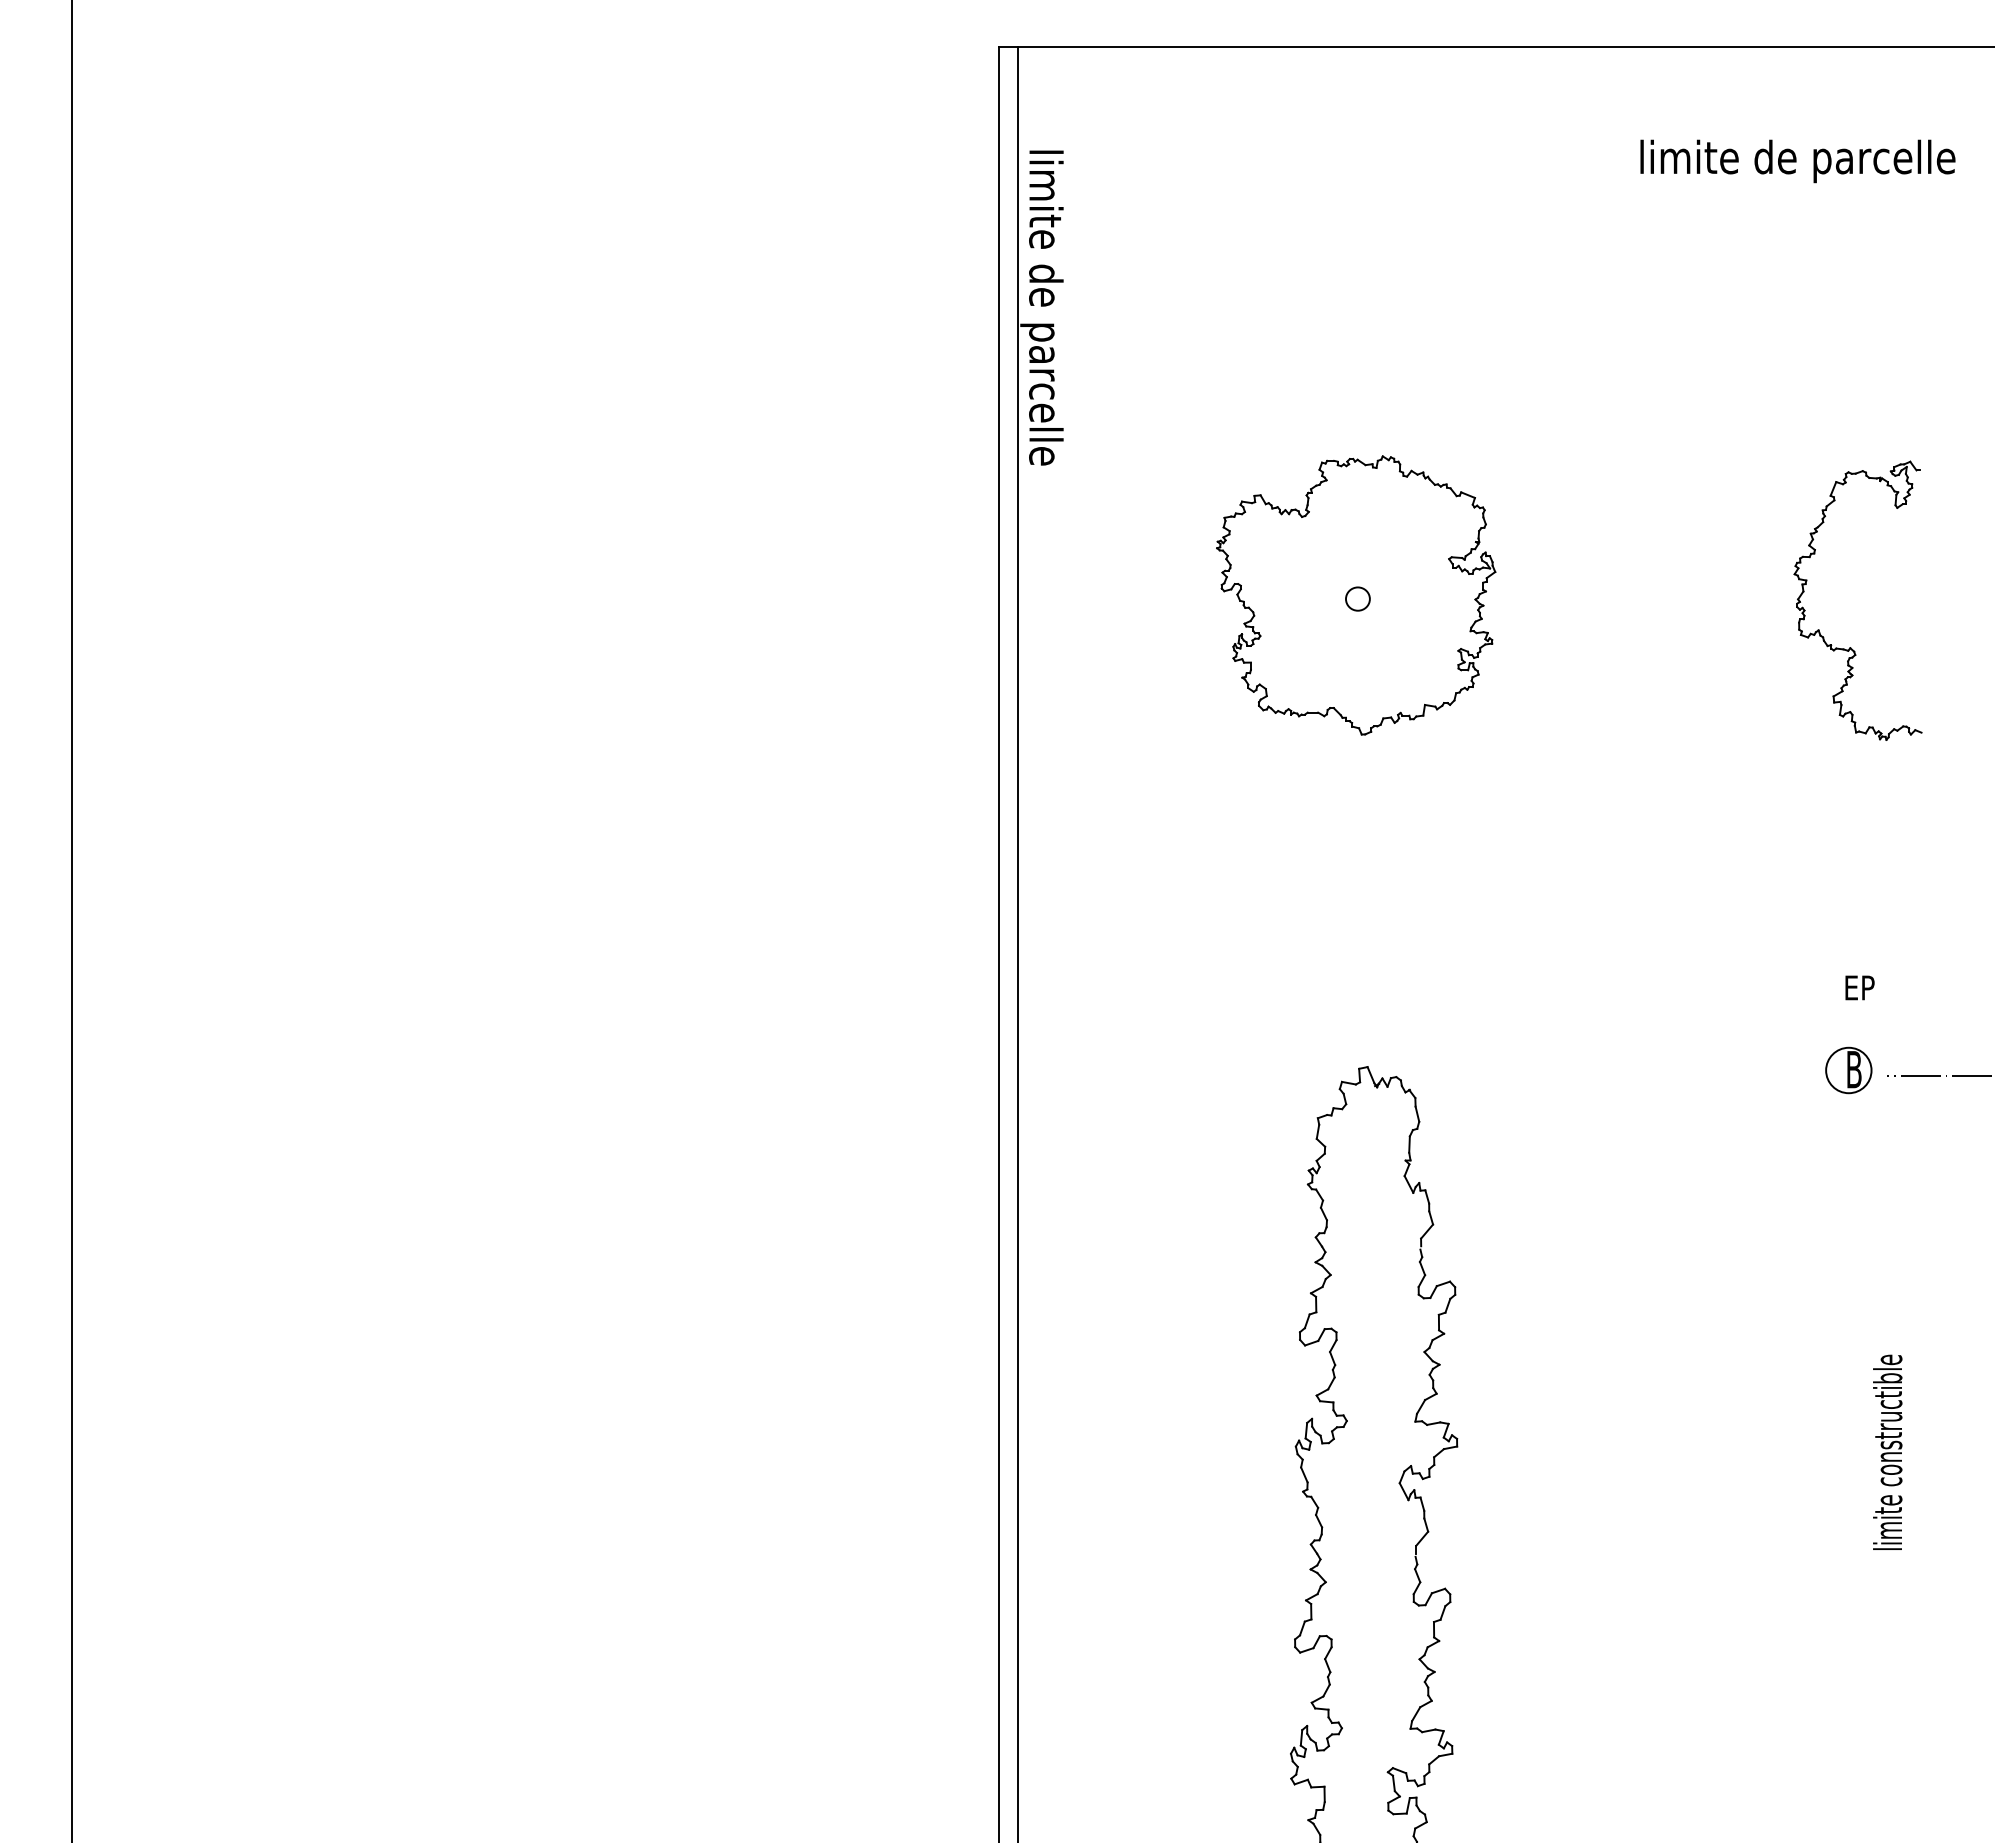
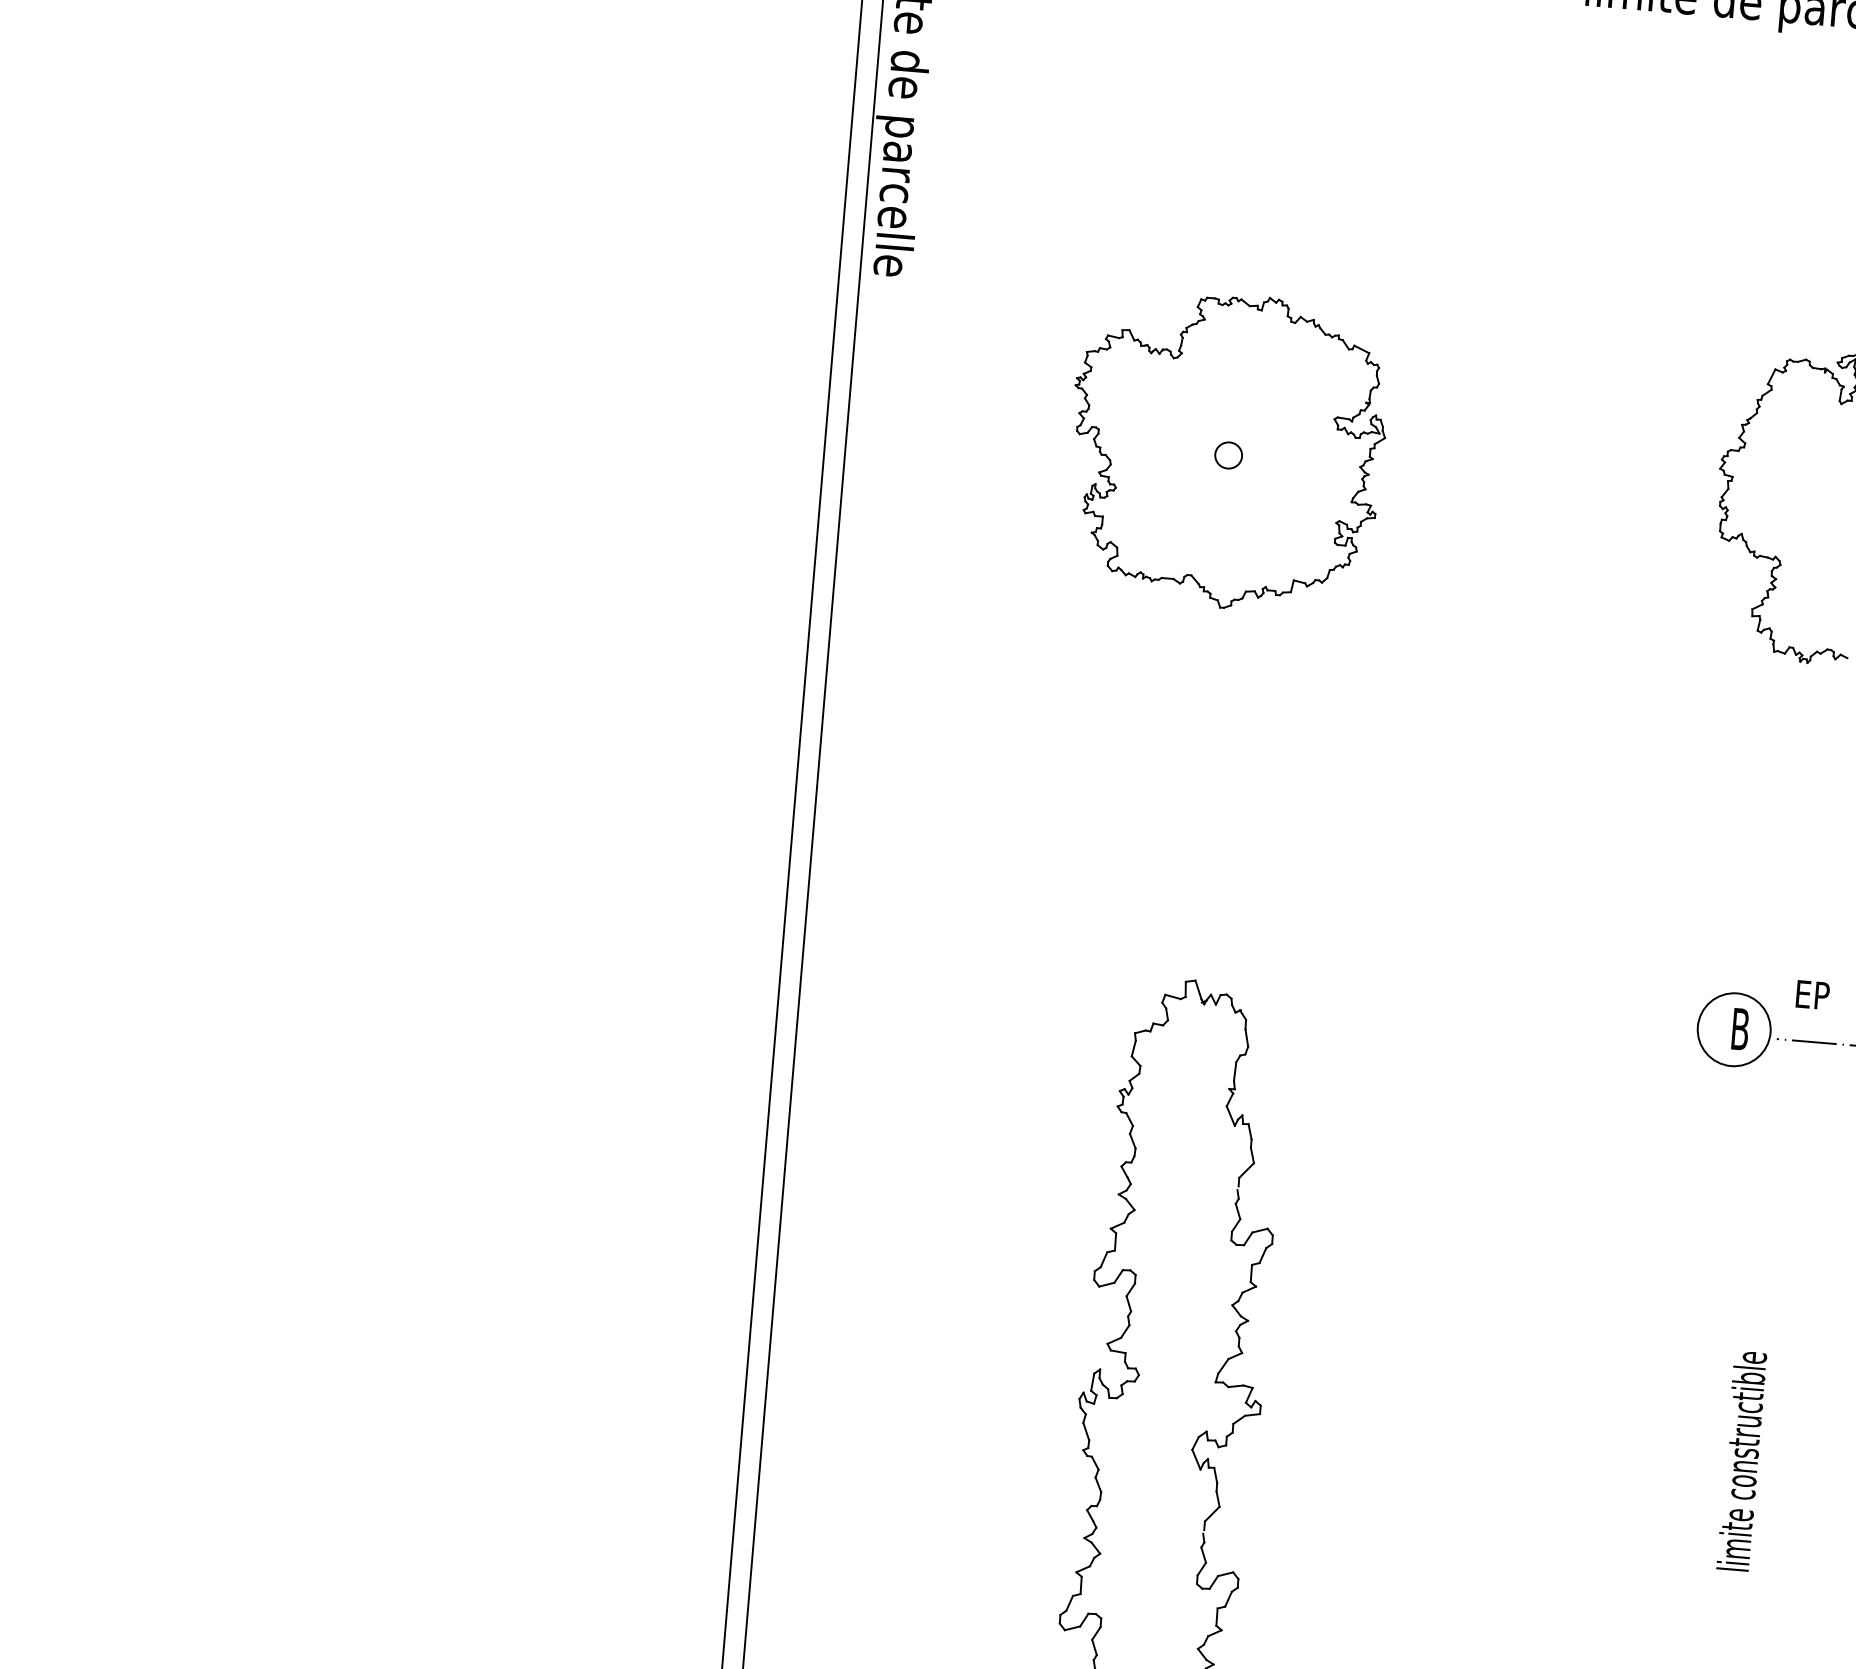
text: (1859, 987) -> (1812, 994), moved
circle: (1848, 1070) -> (1733, 1029), size x1.43

